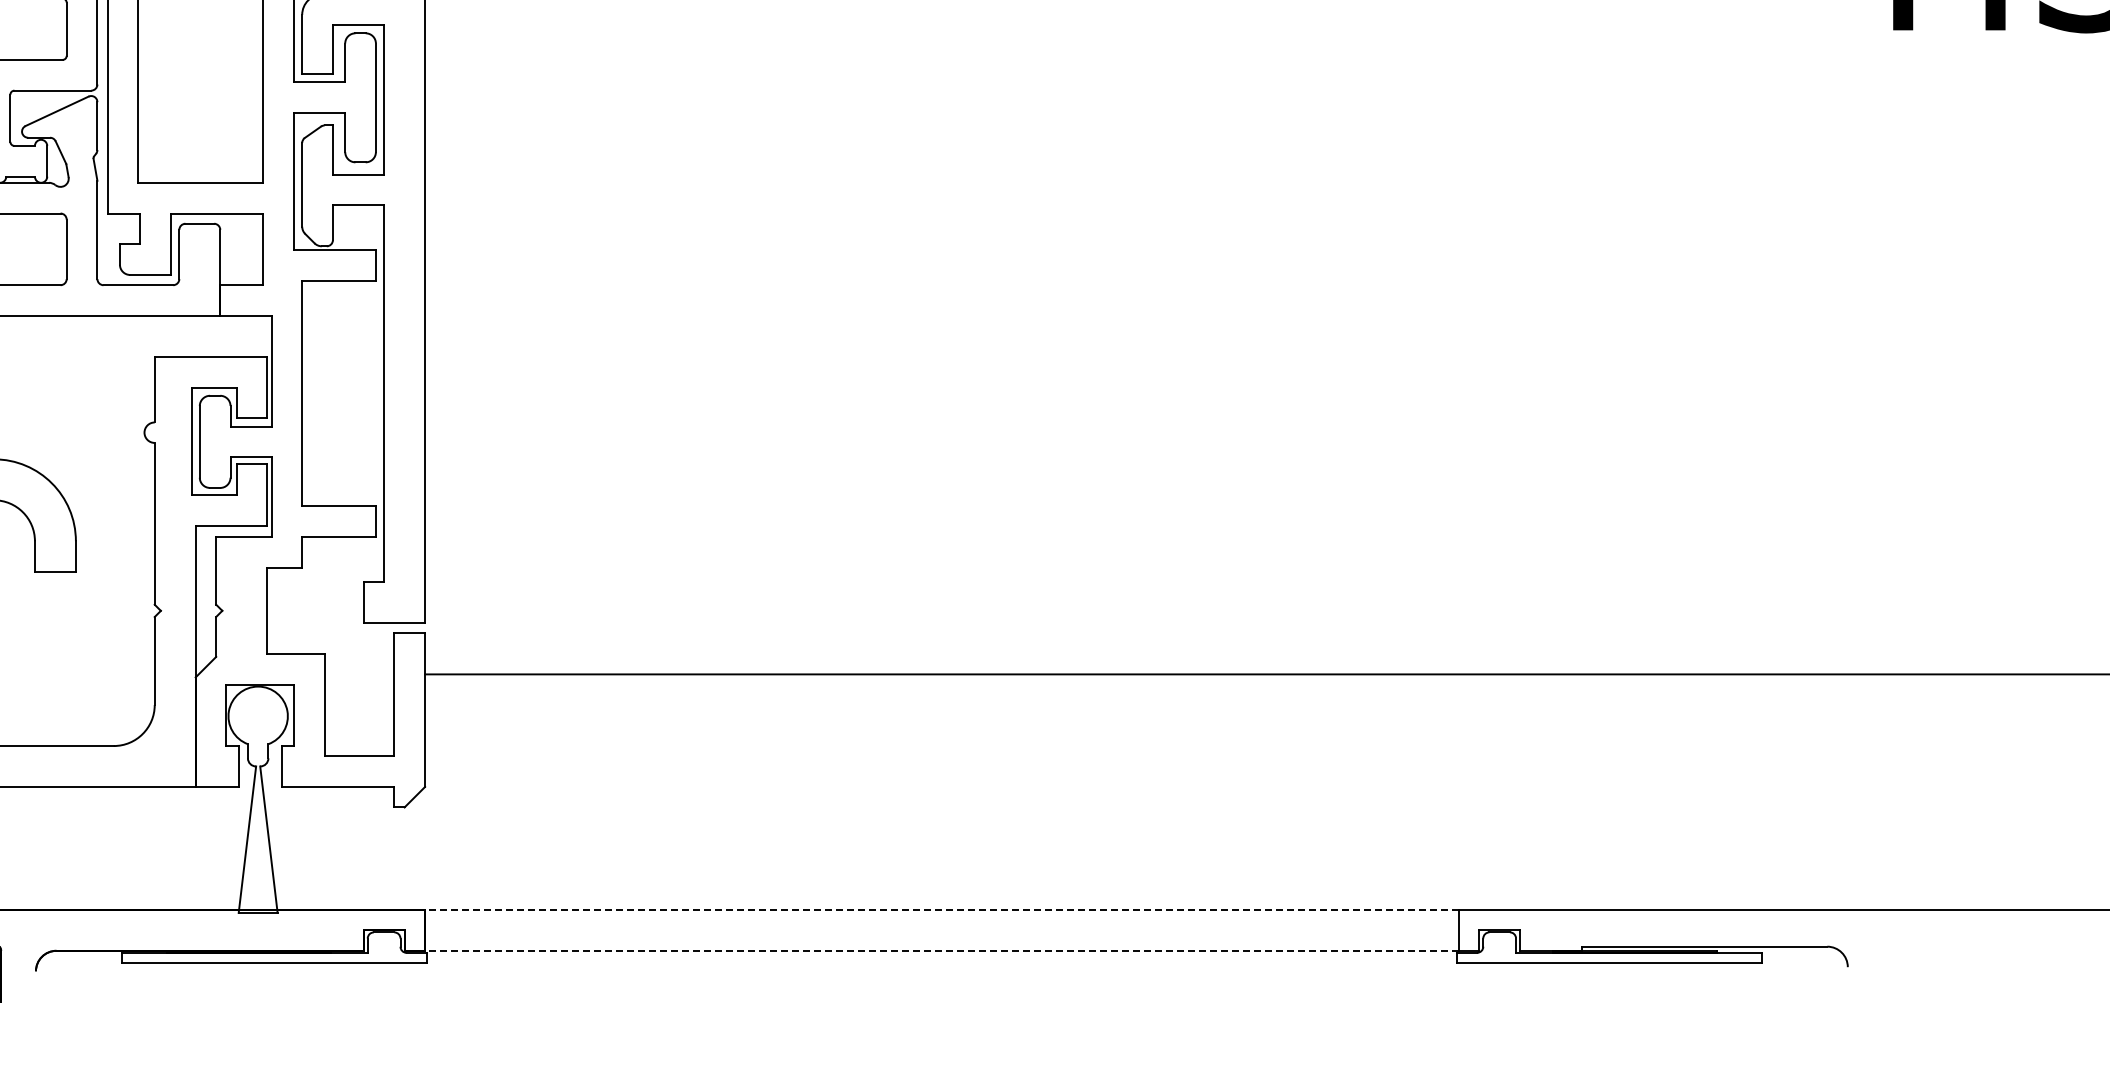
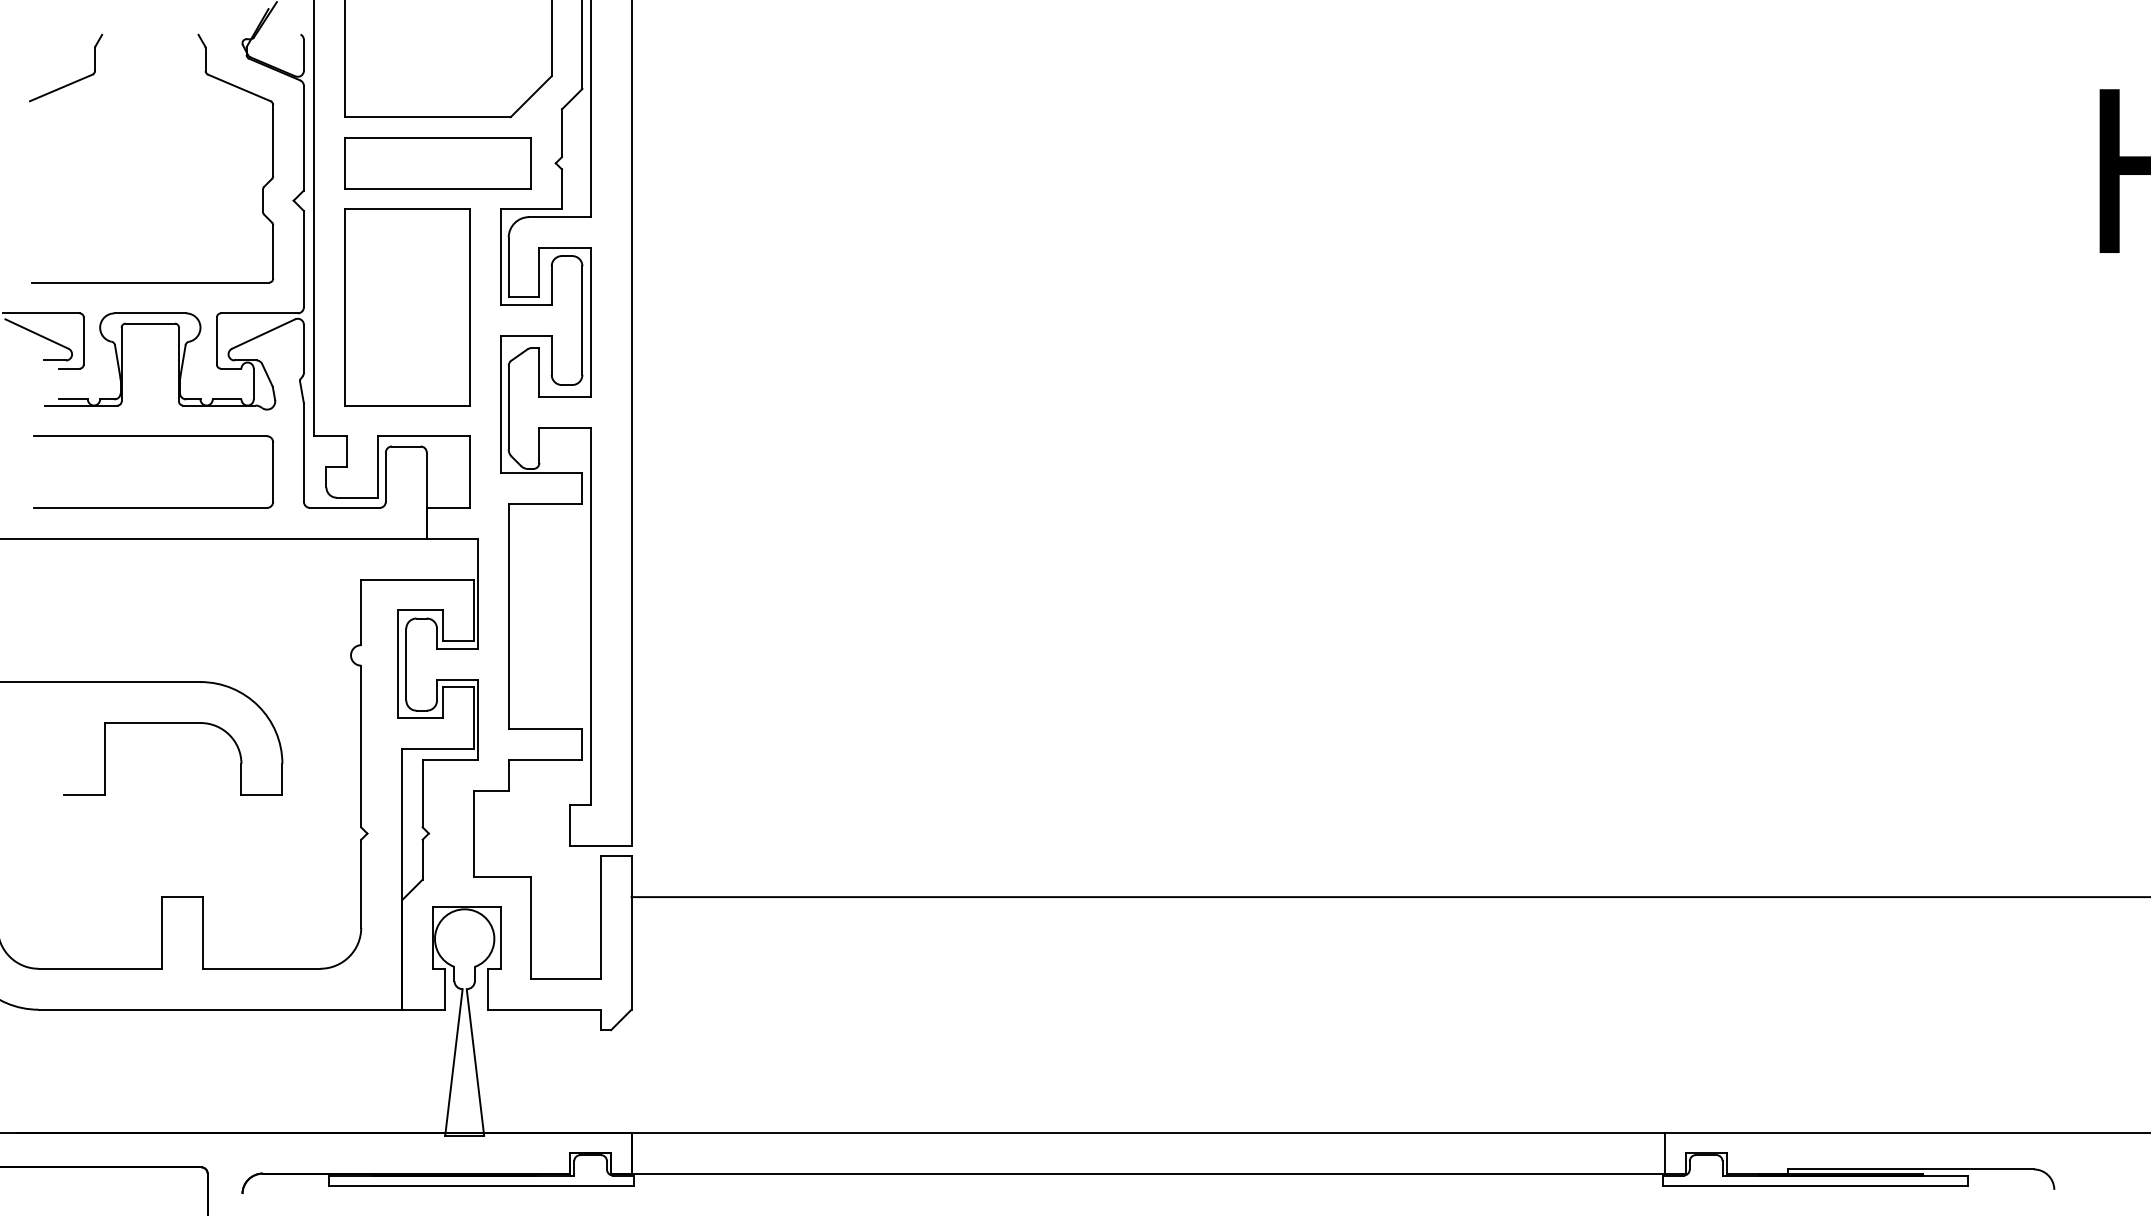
line: (941, 909) -> (1148, 1132), dashed -> solid
line: (941, 950) -> (1148, 1173), dashed -> solid

